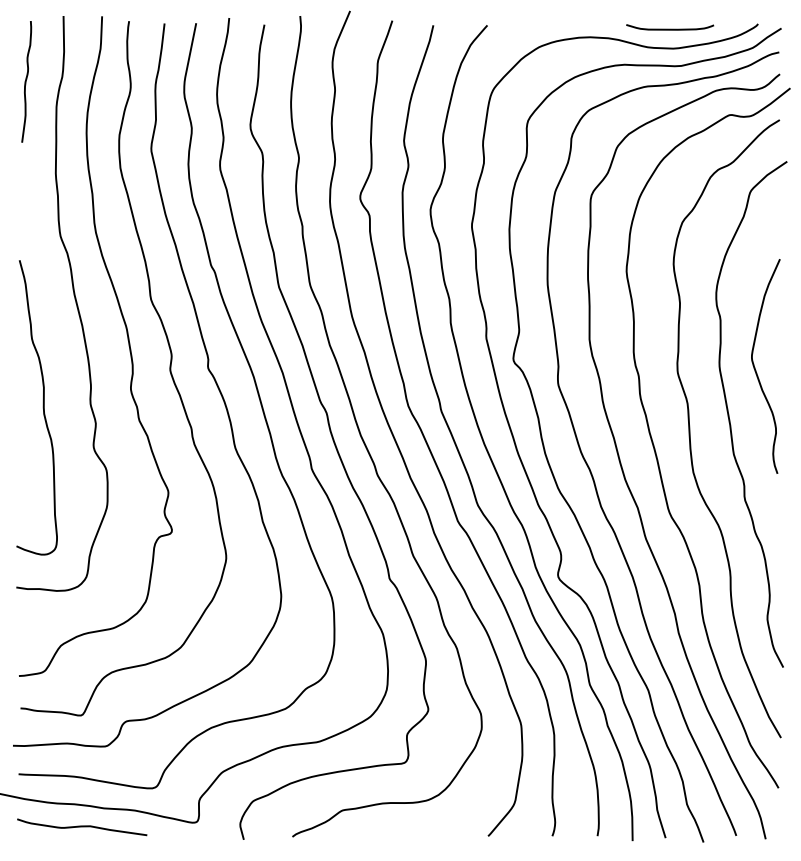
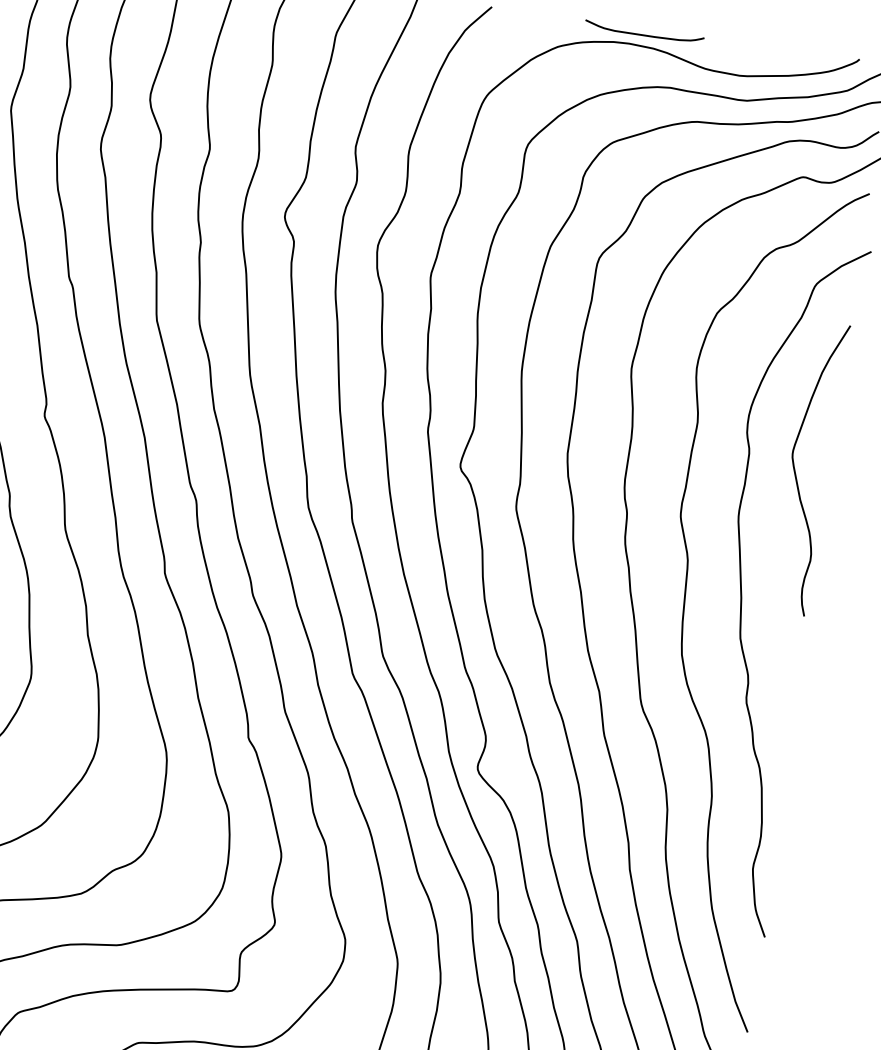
curve: (670, 28) -> (644, 33), moved
curve: (756, 370) -> (796, 472), moved

